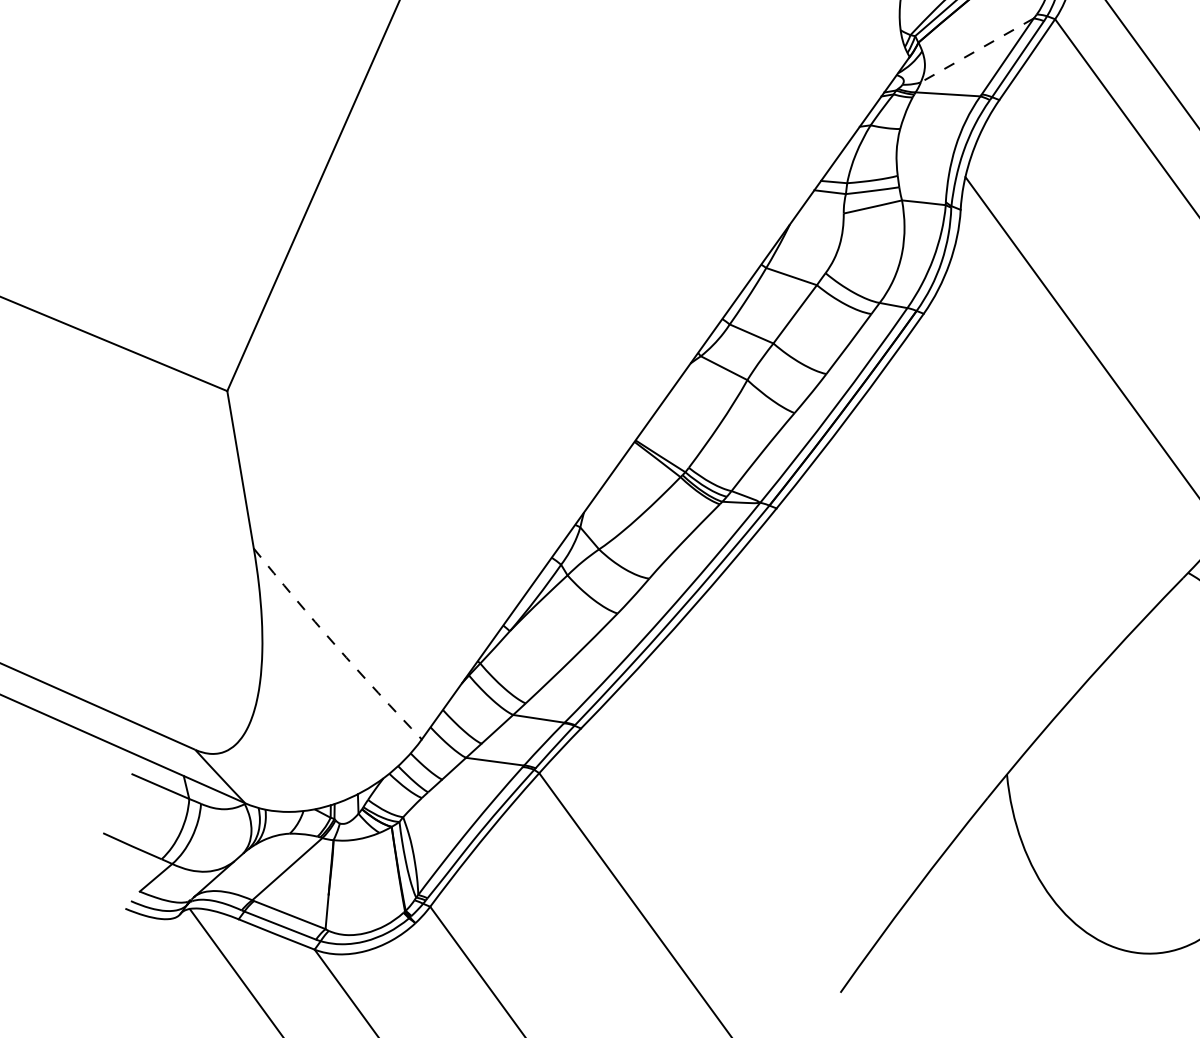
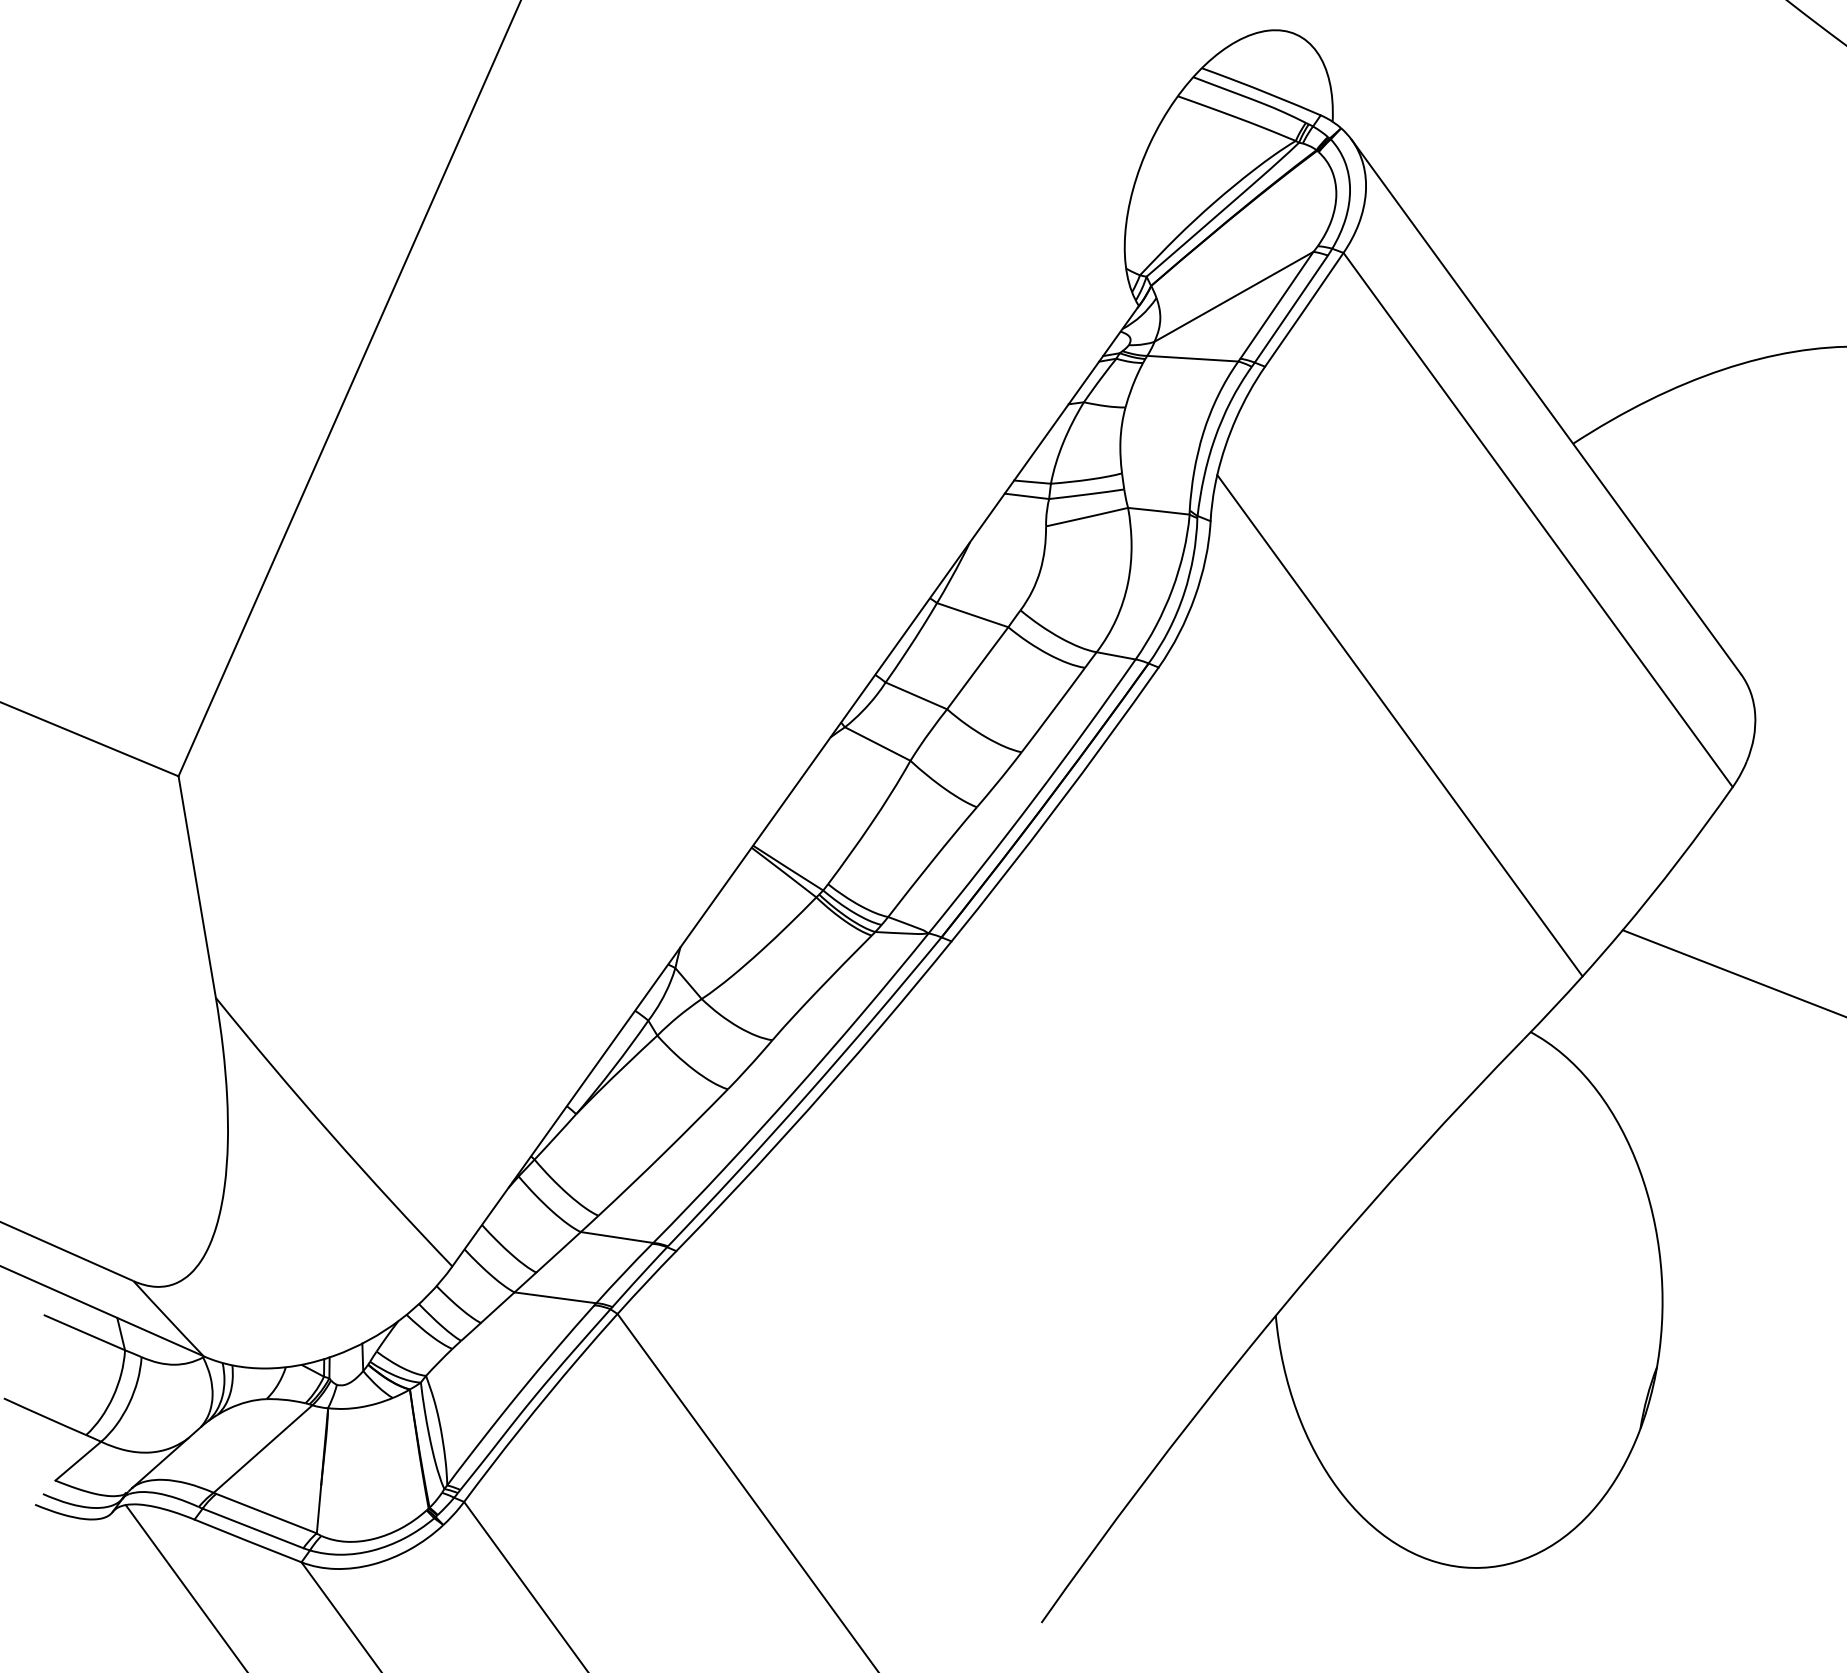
line: (976, 50) -> (1233, 297), dashed -> solid
arc: (335, 645) -> (331, 1134), dashed -> solid

